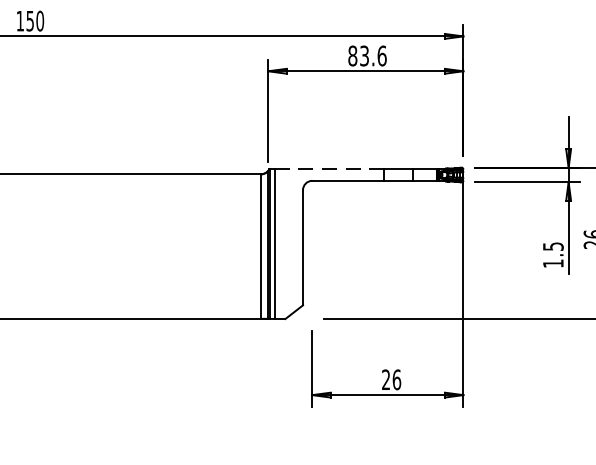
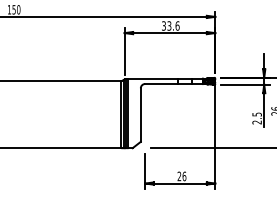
text: (351, 54) -> (163, 25), 83.6 -> 33.6
line: (330, 168) -> (153, 78), dashed -> solid
text: (552, 263) -> (256, 122), 1.5 -> 2.5

